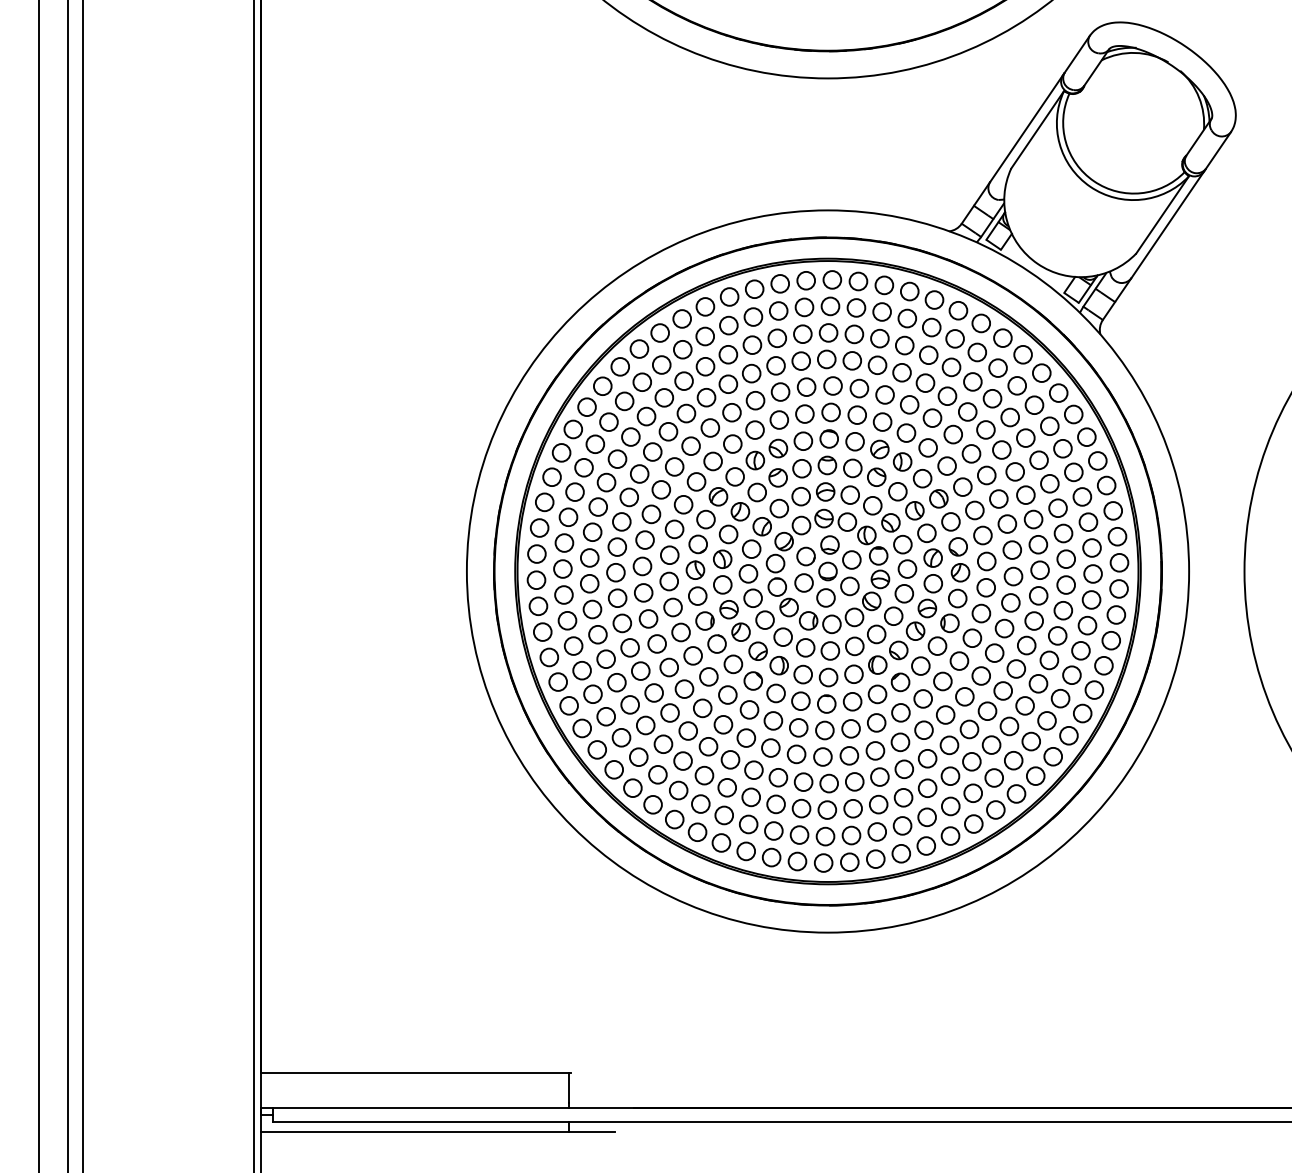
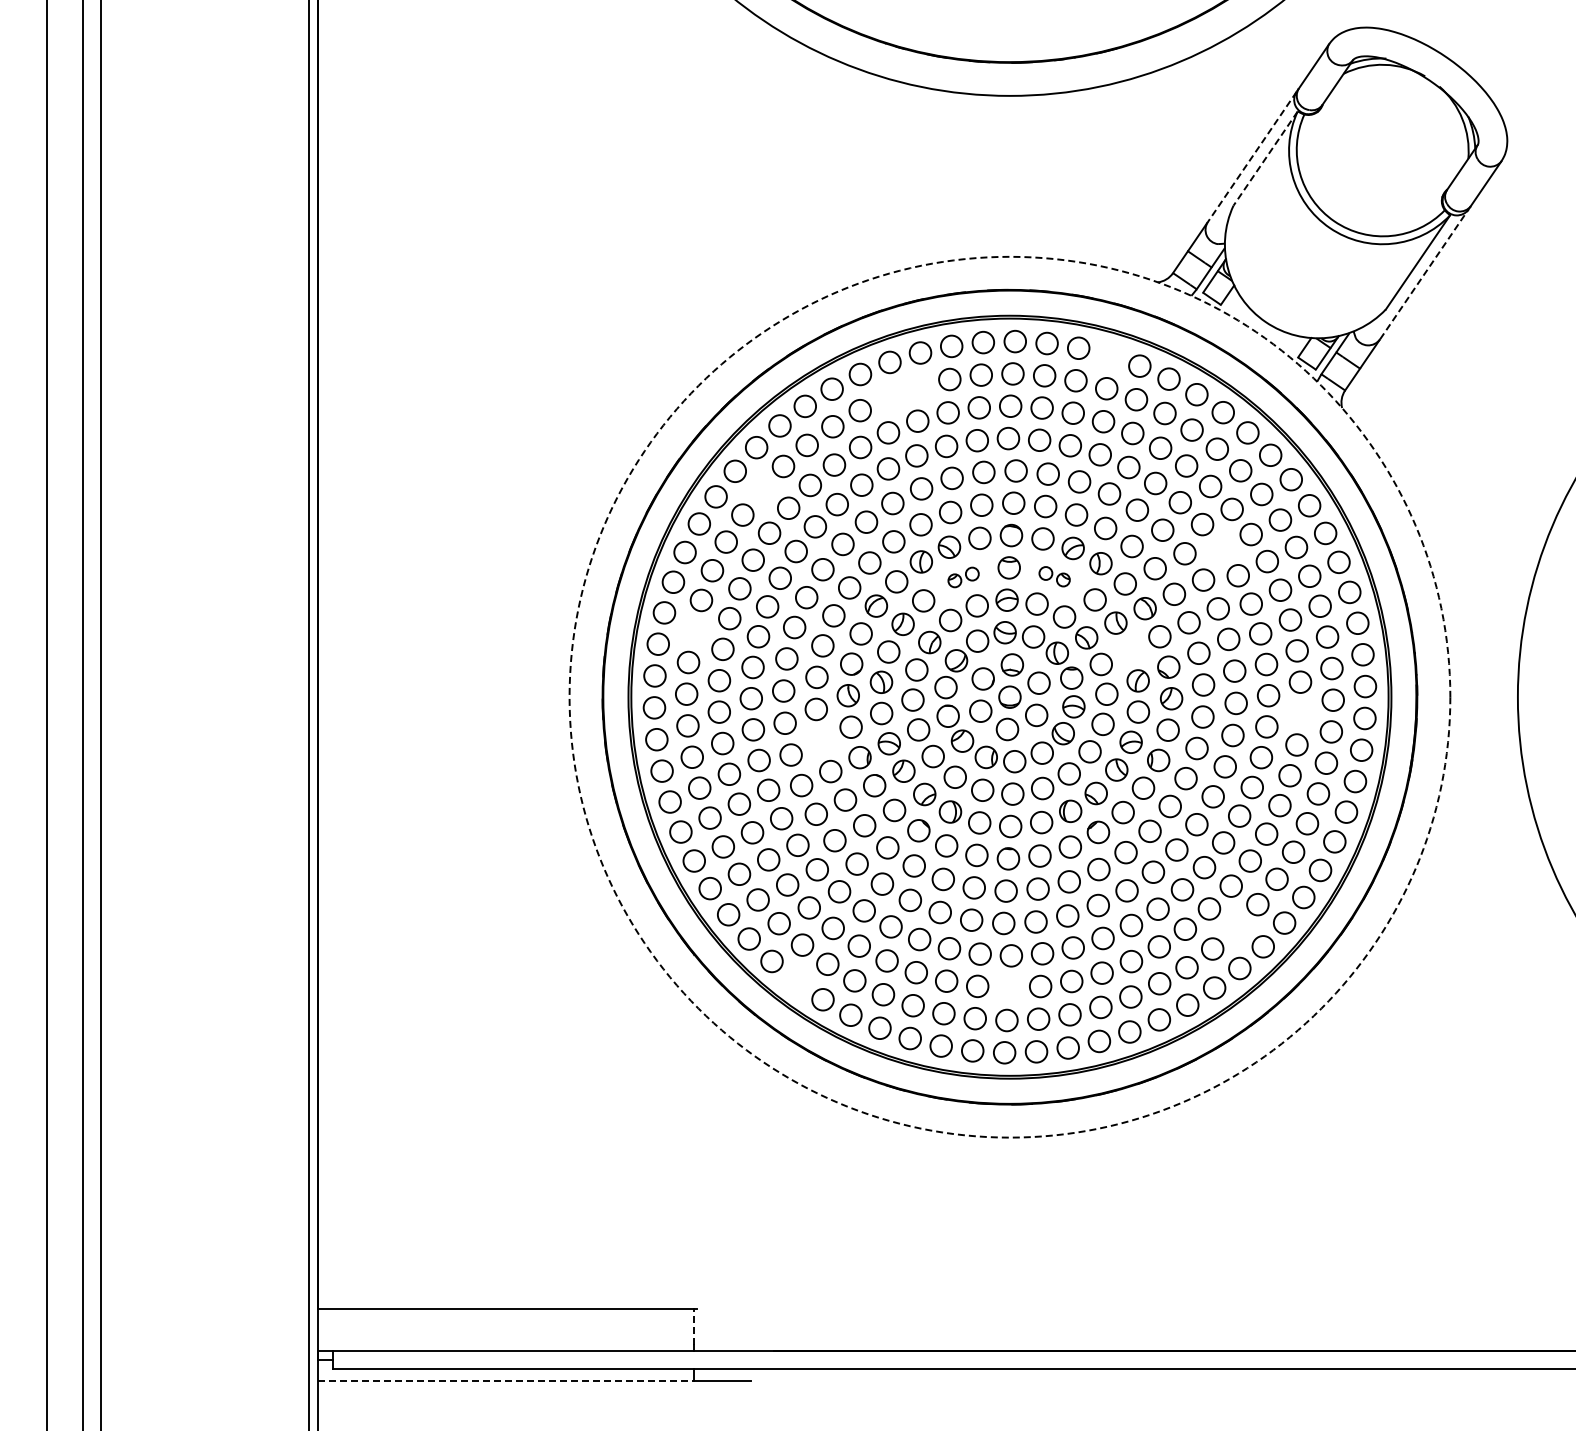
line: (1026, 128) -> (1252, 156), solid -> dashed
line: (1037, 129) -> (1265, 158), solid -> dashed
line: (1167, 224) -> (1424, 274), solid -> dashed
circle: (909, 291) -> (1109, 355), removed
part: (740, 320) -> (903, 391), removed
circle: (624, 401) -> (761, 489), removed
circle: (1001, 449) -> (1221, 548), removed
part: (864, 472) -> (1054, 576), size x0.6
part: (789, 473) -> (963, 577), size x0.6
circle: (568, 516) -> (693, 630), removed
circle: (926, 533) -> (1130, 650), removed
circle: (827, 570) -> (1009, 696), solid -> dashed
circle: (1066, 584) -> (1300, 713), removed
circle: (672, 607) -> (820, 740), removed
circle: (1013, 760) -> (1236, 927), removed
circle: (652, 804) -> (796, 981), removed
circle: (826, 809) -> (1008, 987), removed
line: (568, 1087) -> (693, 1326), solid -> dashed
line: (414, 1131) -> (505, 1380), solid -> dashed

